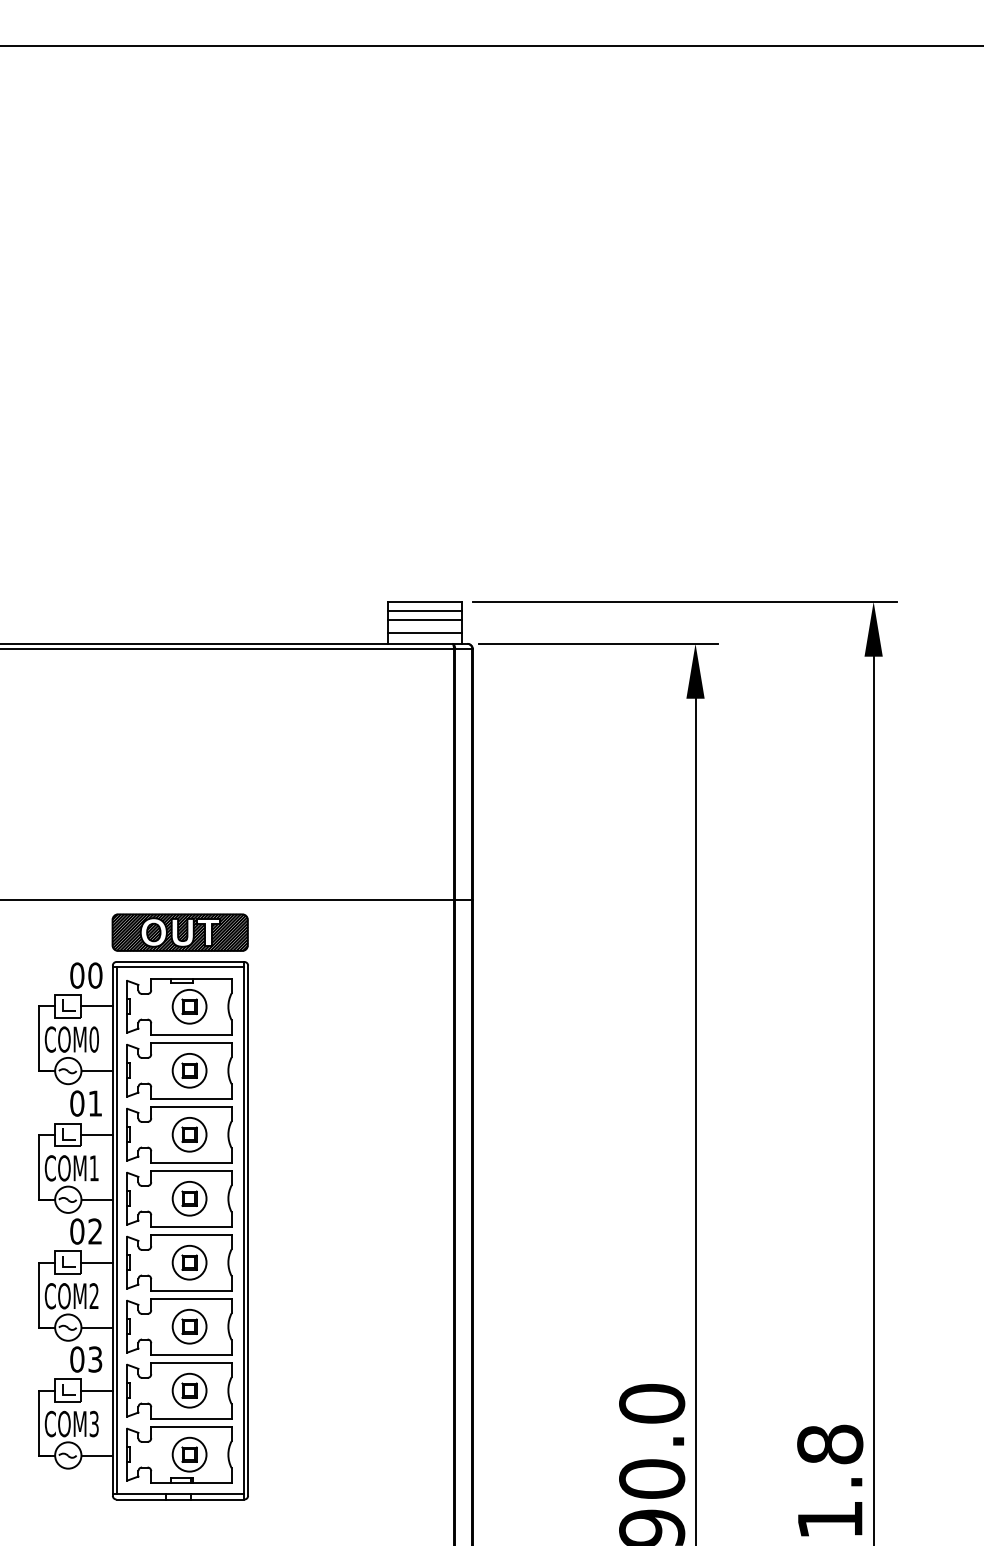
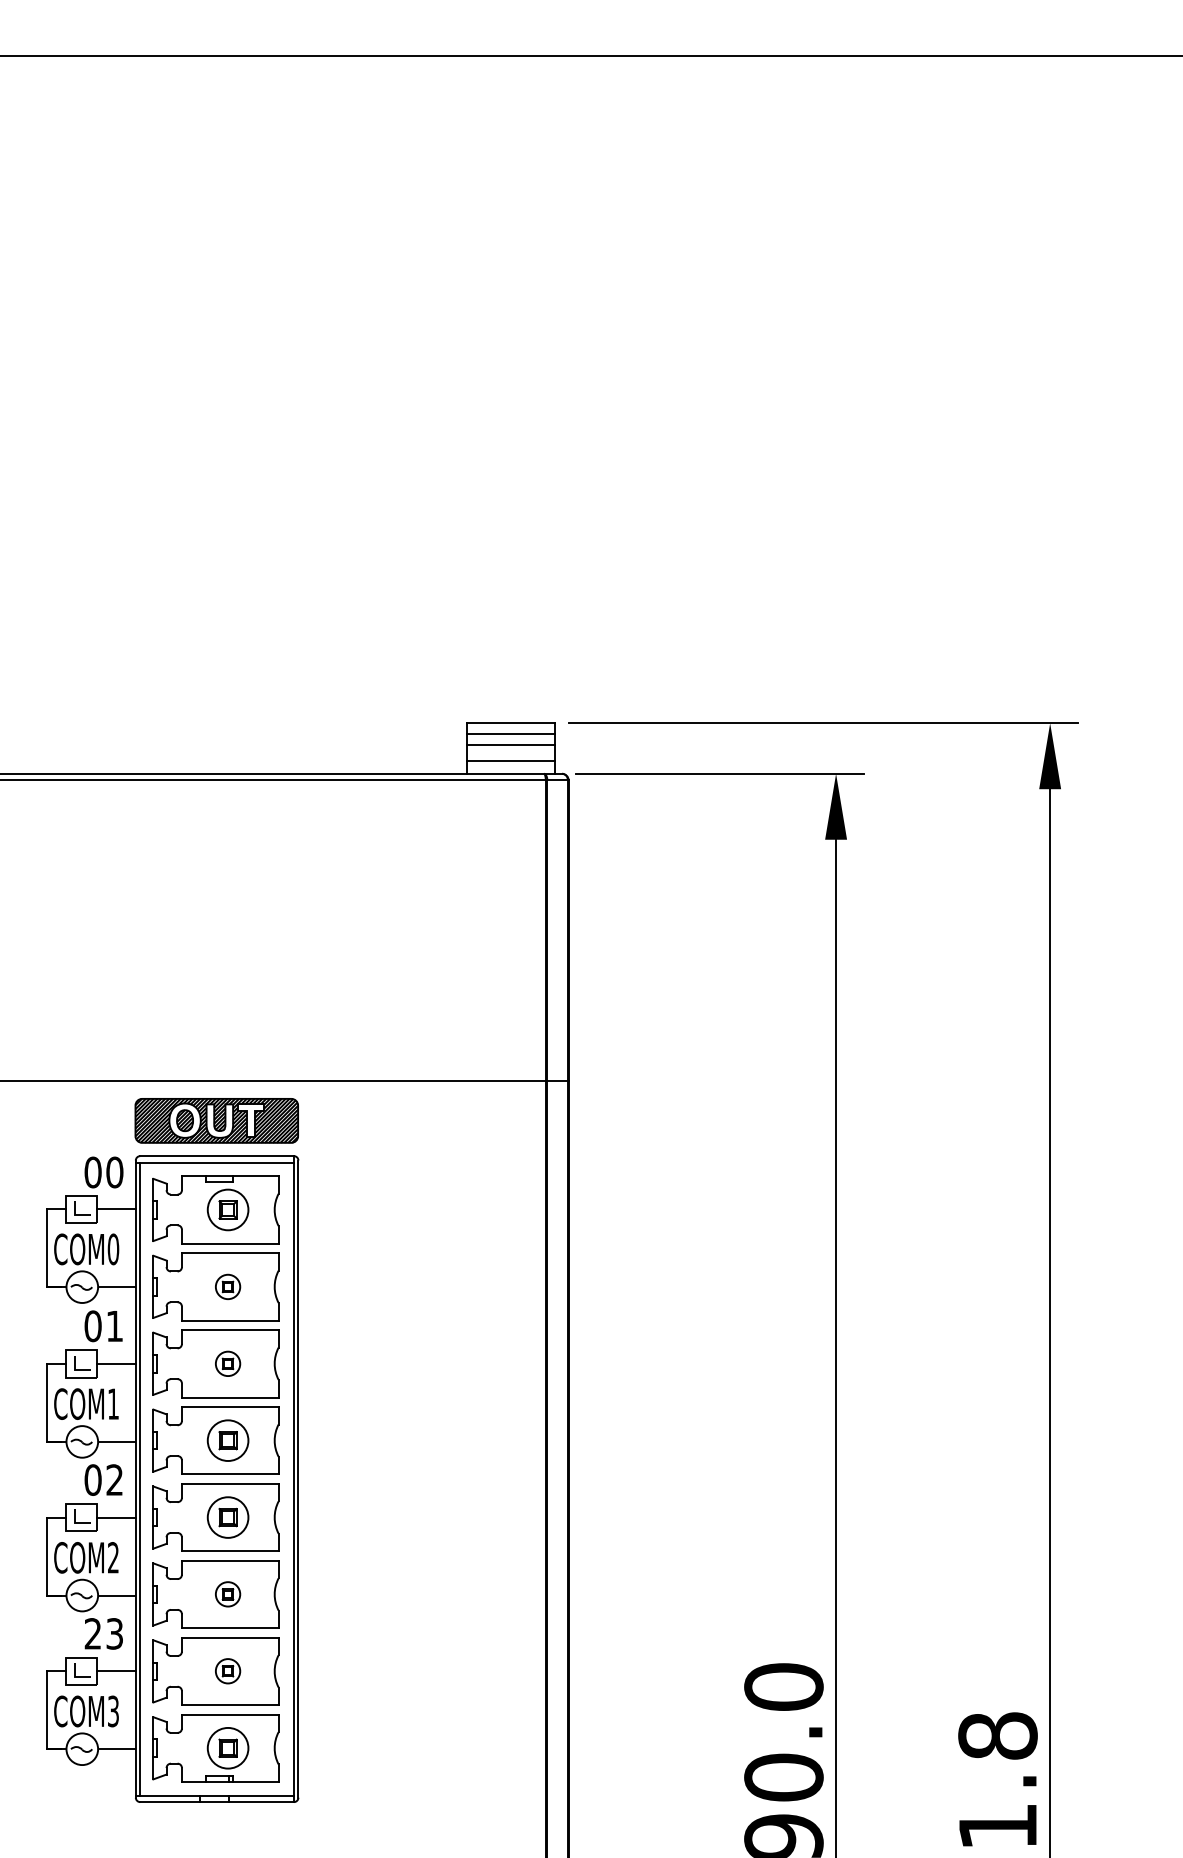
part: (189, 1070) -> (227, 1286), size x0.6
part: (189, 1134) -> (227, 1363), size x0.6
part: (189, 1326) -> (227, 1594), size x0.6
text: (77, 1359) -> (93, 1633), 03 -> 23
part: (189, 1390) -> (227, 1671), size x0.6

